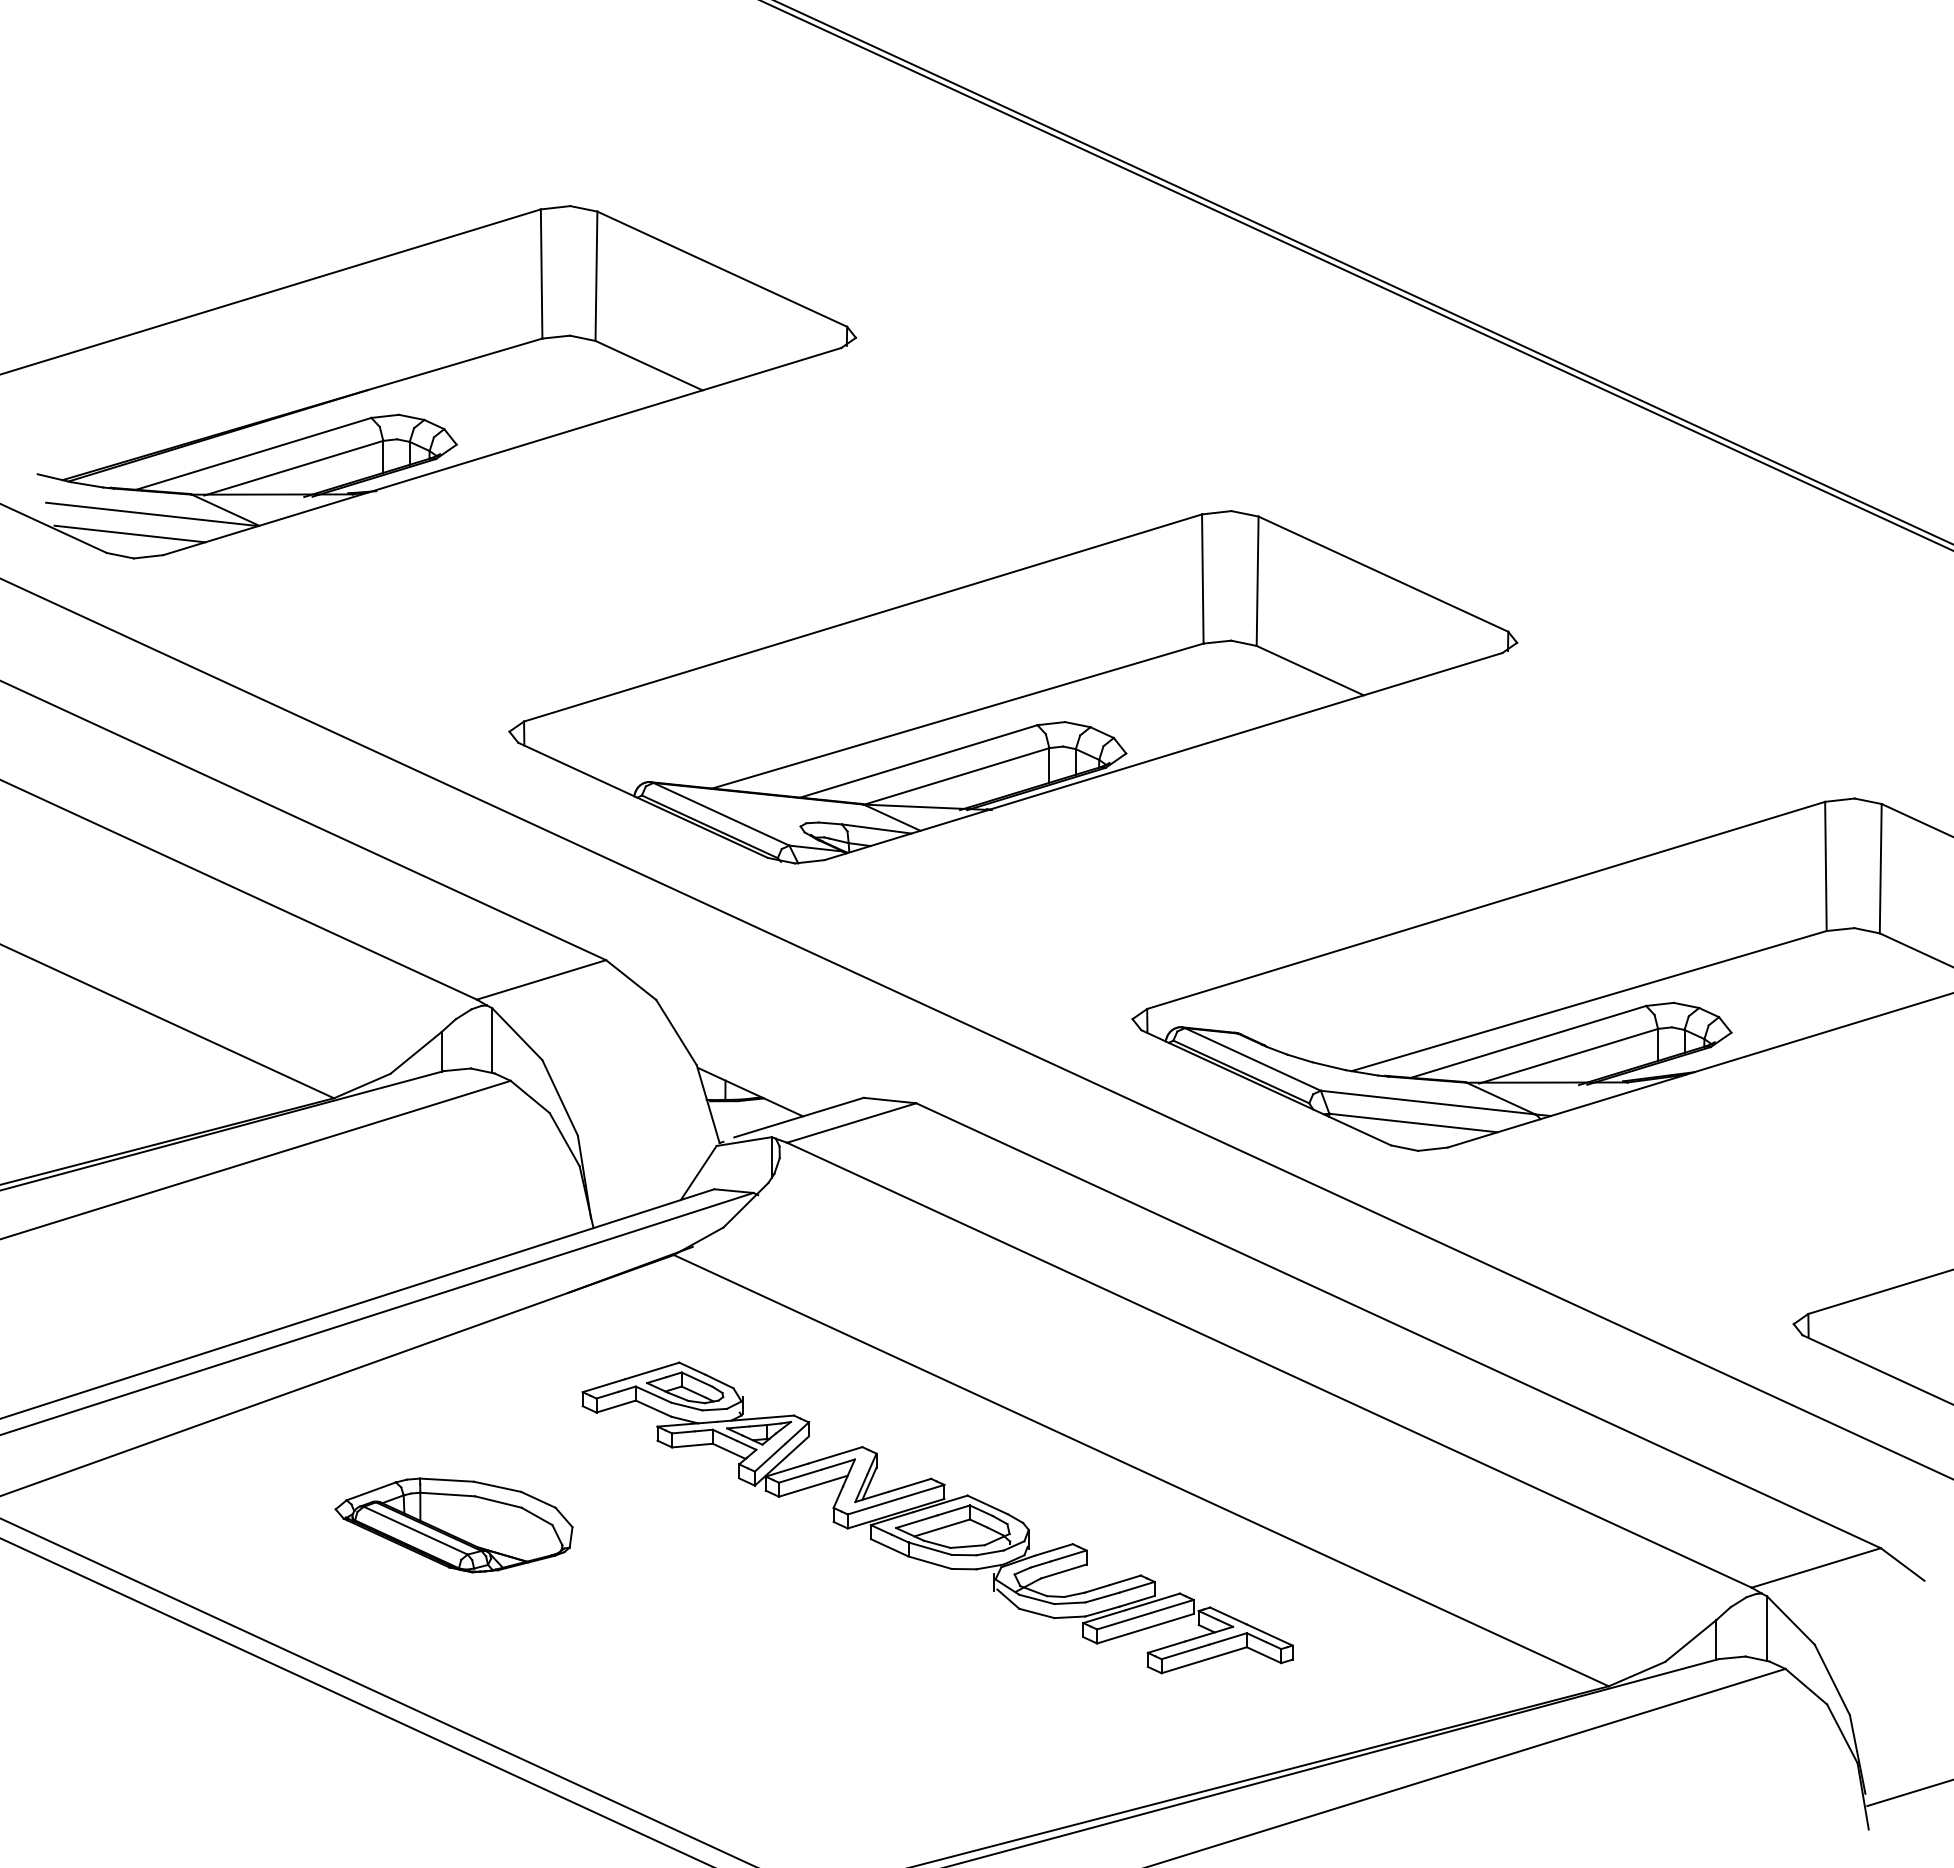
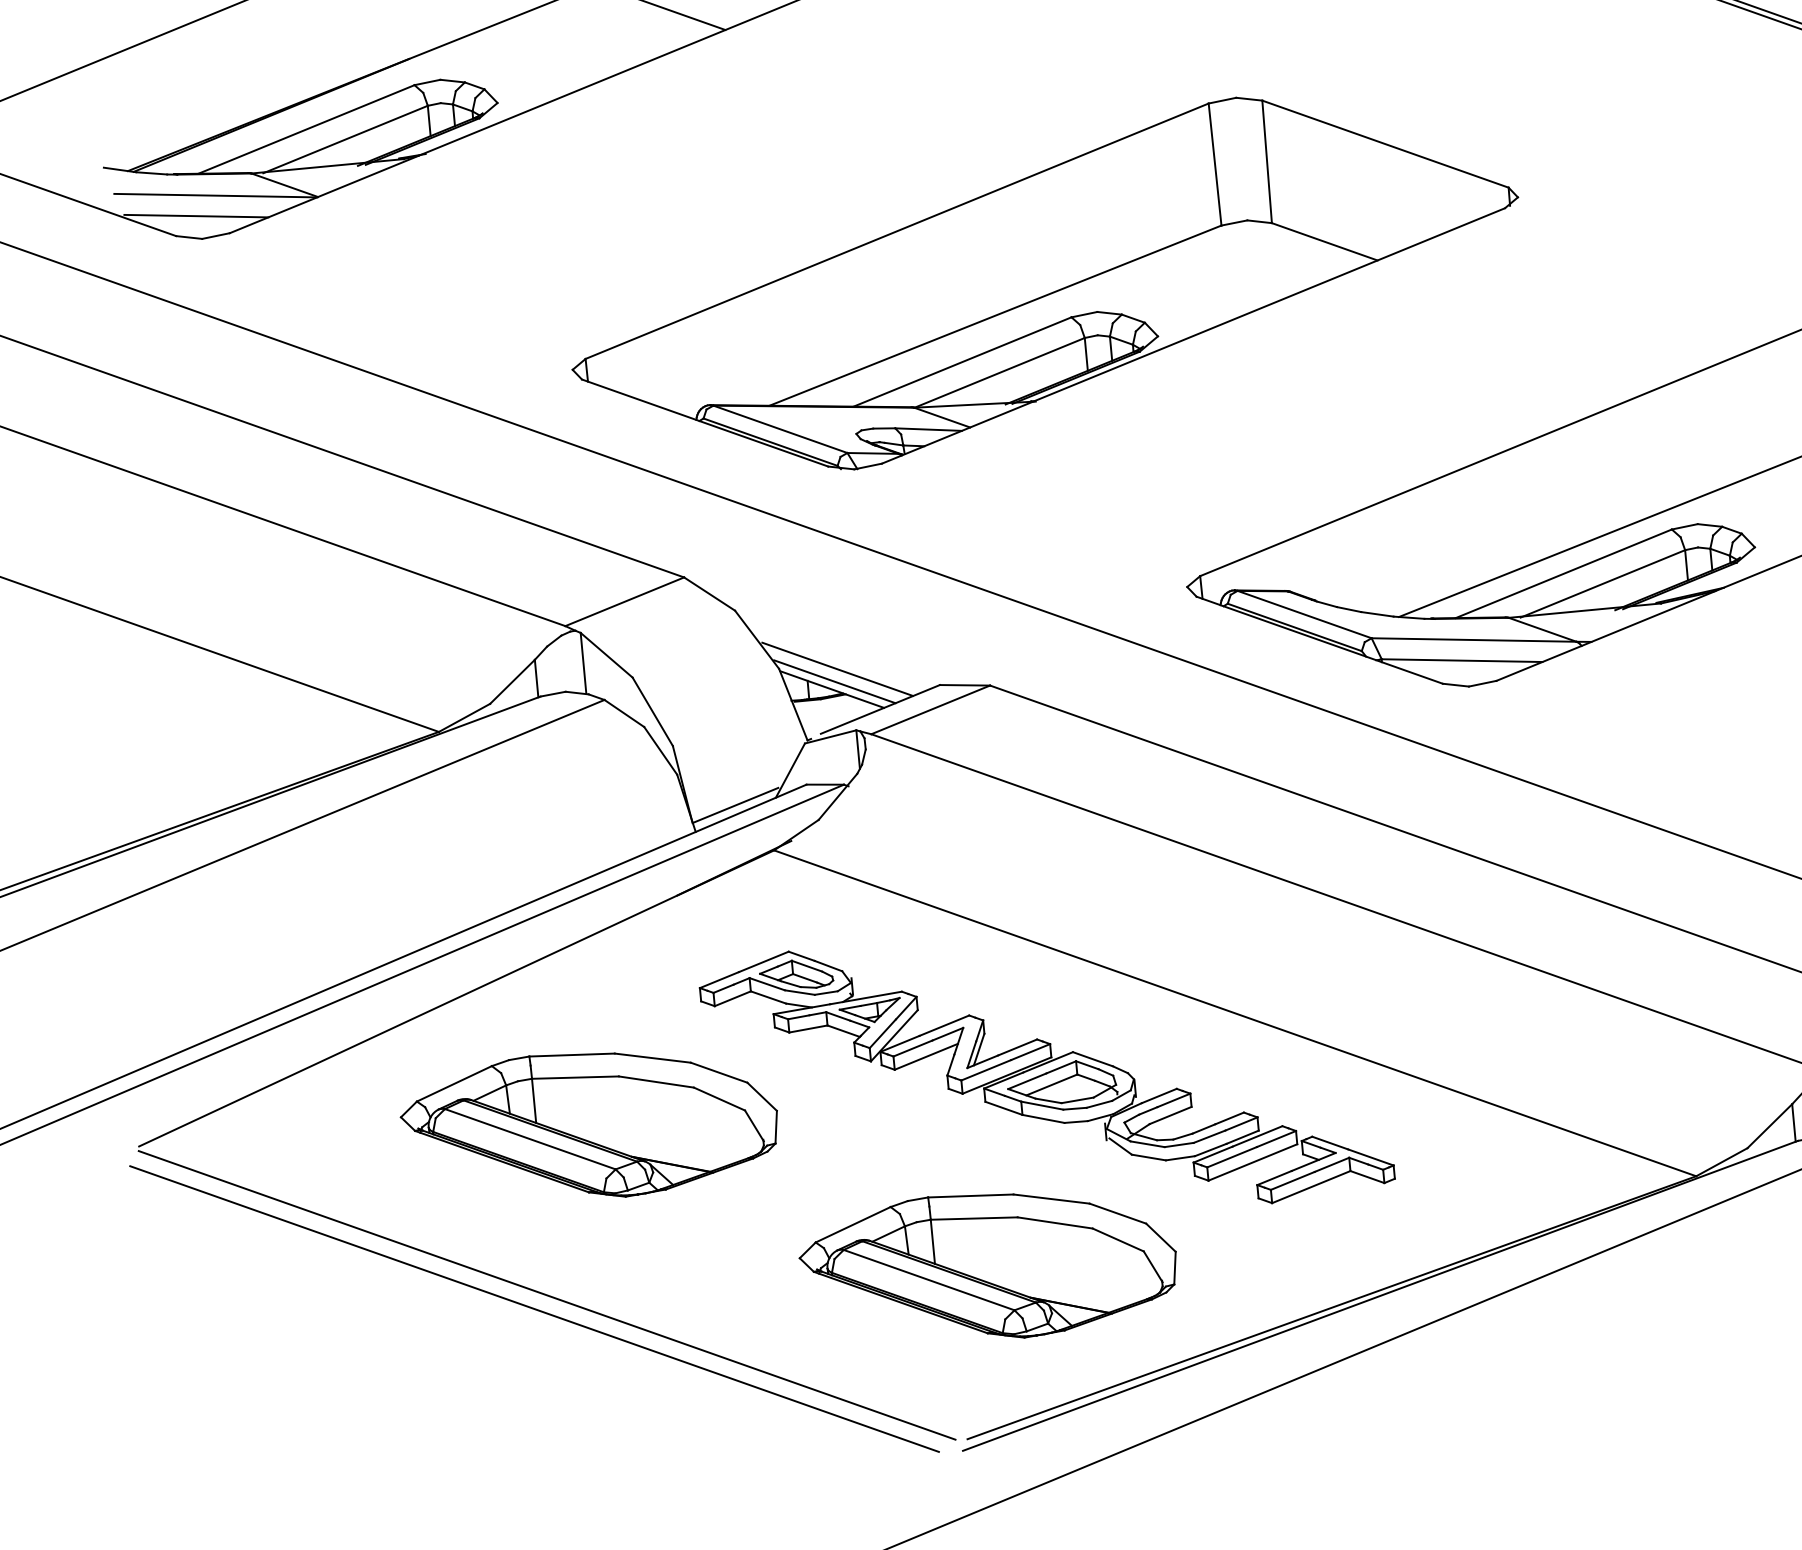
line: (757, 1071) -> (837, 669), added
line: (753, 1083) -> (834, 681), added
line: (638, 1203) -> (736, 804), added
part: (453, 1525) -> (589, 1125), size x1.67
part: (858, 1711) -> (988, 1265), added

